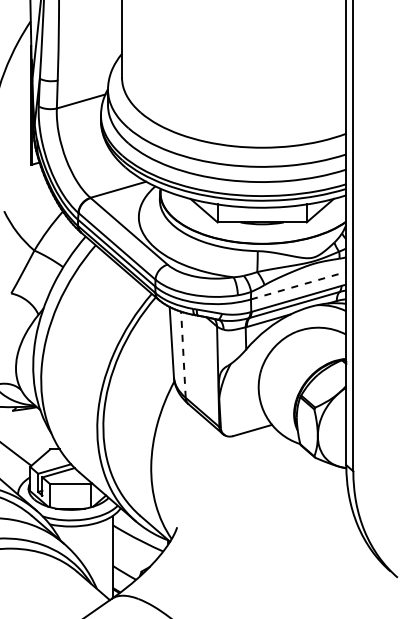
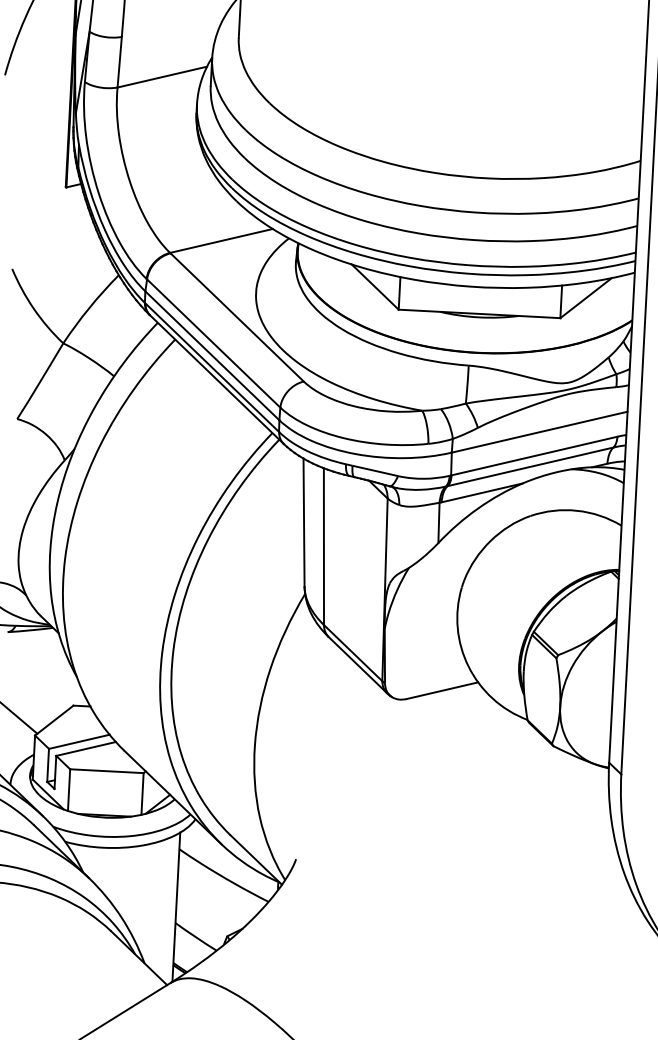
line: (298, 285) -> (539, 431), dashed -> solid
line: (183, 354) -> (324, 546), dashed -> solid

